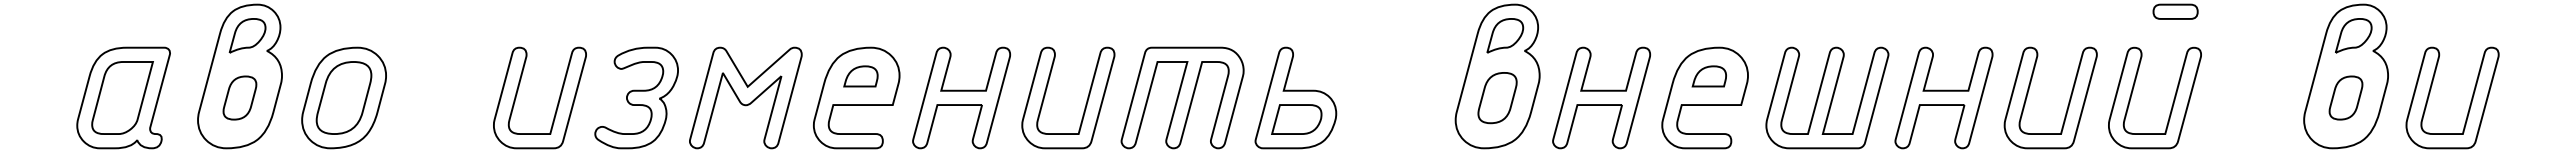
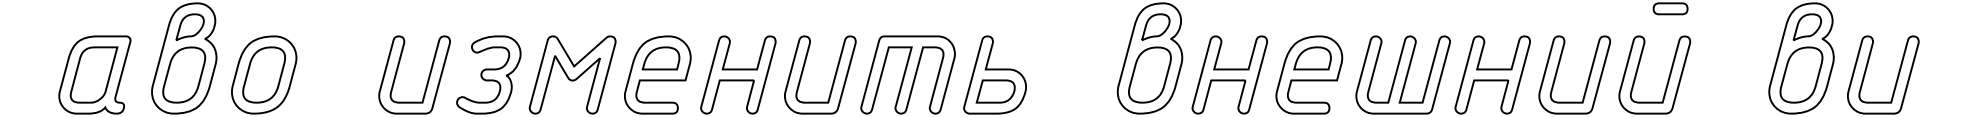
part: (860, 76) -> (660, 58), size x1.43
part: (1709, 76) -> (1312, 58), size x1.43
part: (239, 97) -> (183, 74), size x1.67
part: (1497, 97) -> (1149, 74), size x1.43
part: (2345, 97) -> (1801, 74), size x1.67

